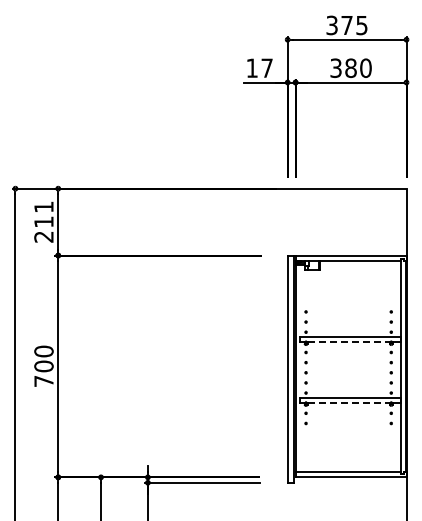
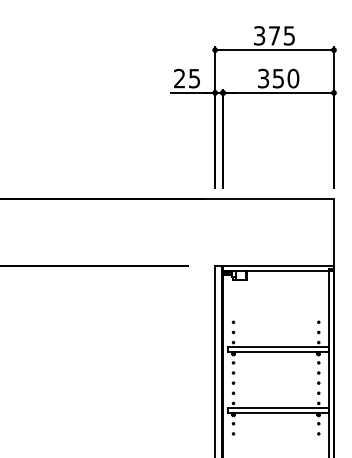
text: (350, 67) -> (277, 77), 380 -> 350
text: (259, 68) -> (186, 78), 17 -> 25
line: (349, 341) -> (276, 351), dashed -> solid
line: (349, 402) -> (276, 412), dashed -> solid

